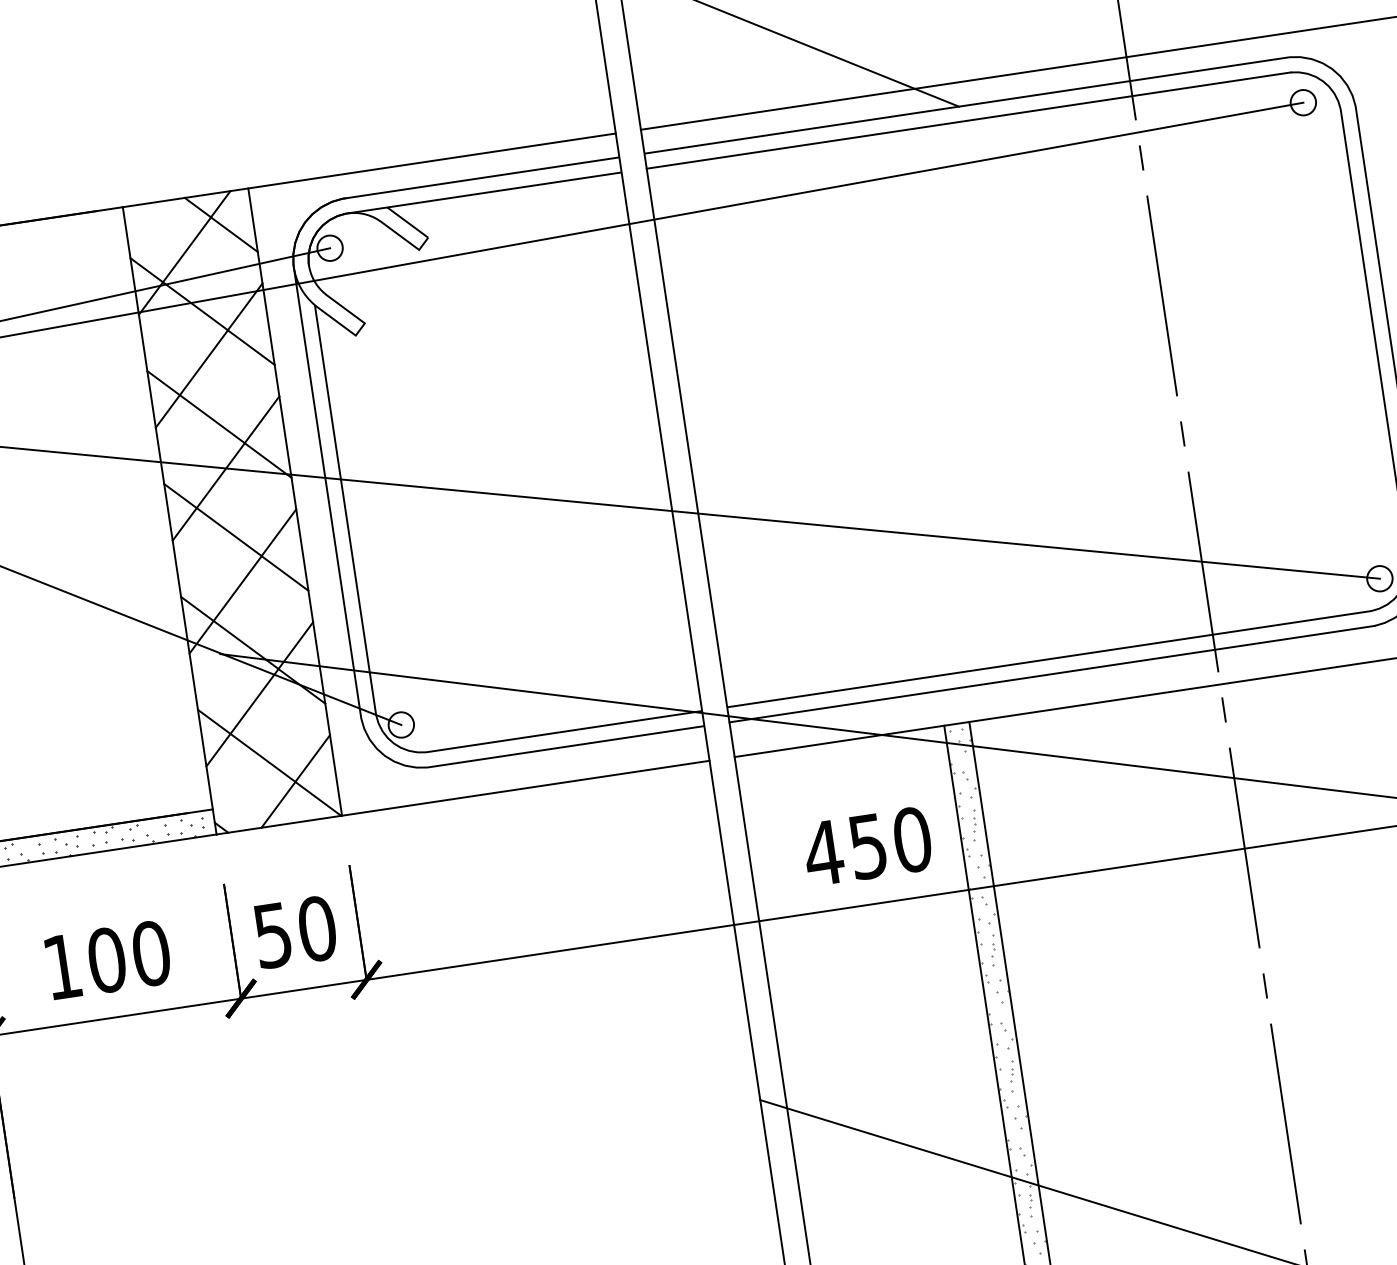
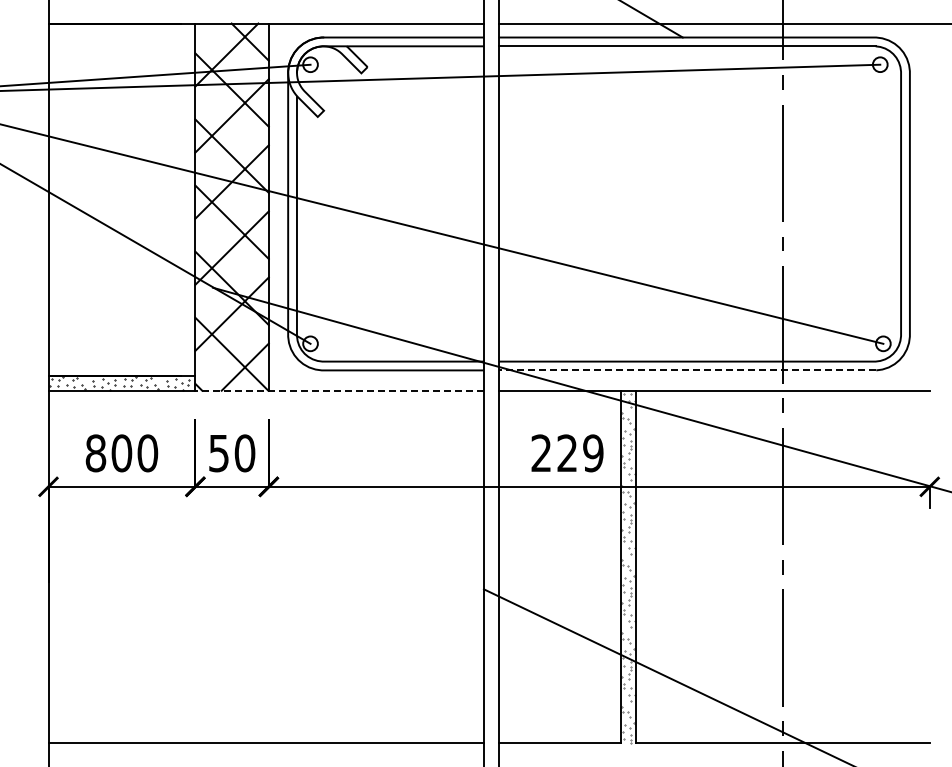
line: (1052, 674) -> (687, 370), solid -> dashed
line: (462, 797) -> (339, 390), solid -> dashed
text: (866, 846) -> (566, 453), 450 -> 229
text: (61, 967) -> (95, 453), 100 -> 800

